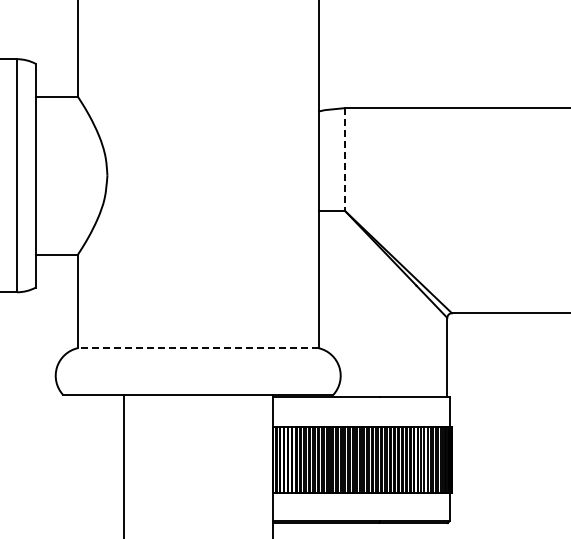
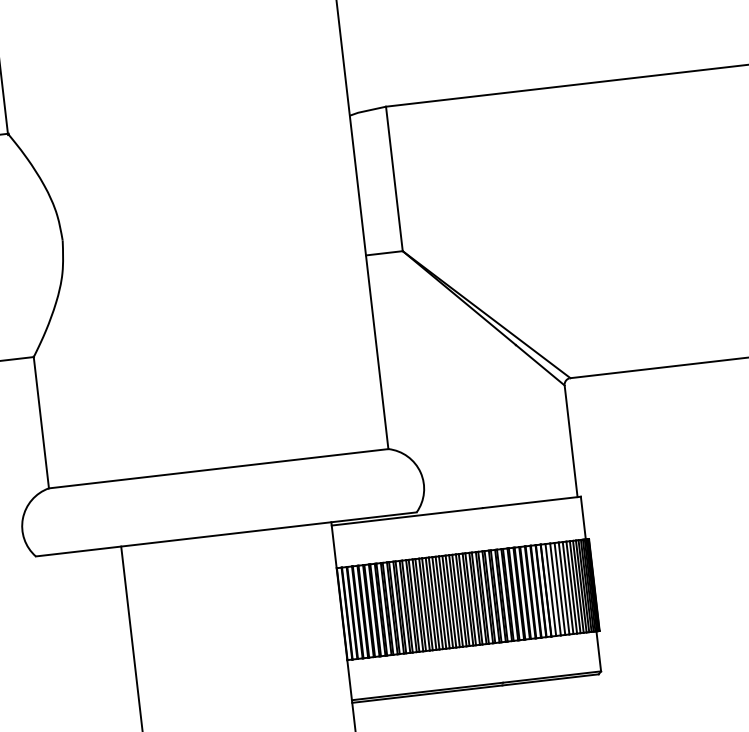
line: (344, 159) -> (393, 179), dashed -> solid
line: (197, 348) -> (217, 469), dashed -> solid

